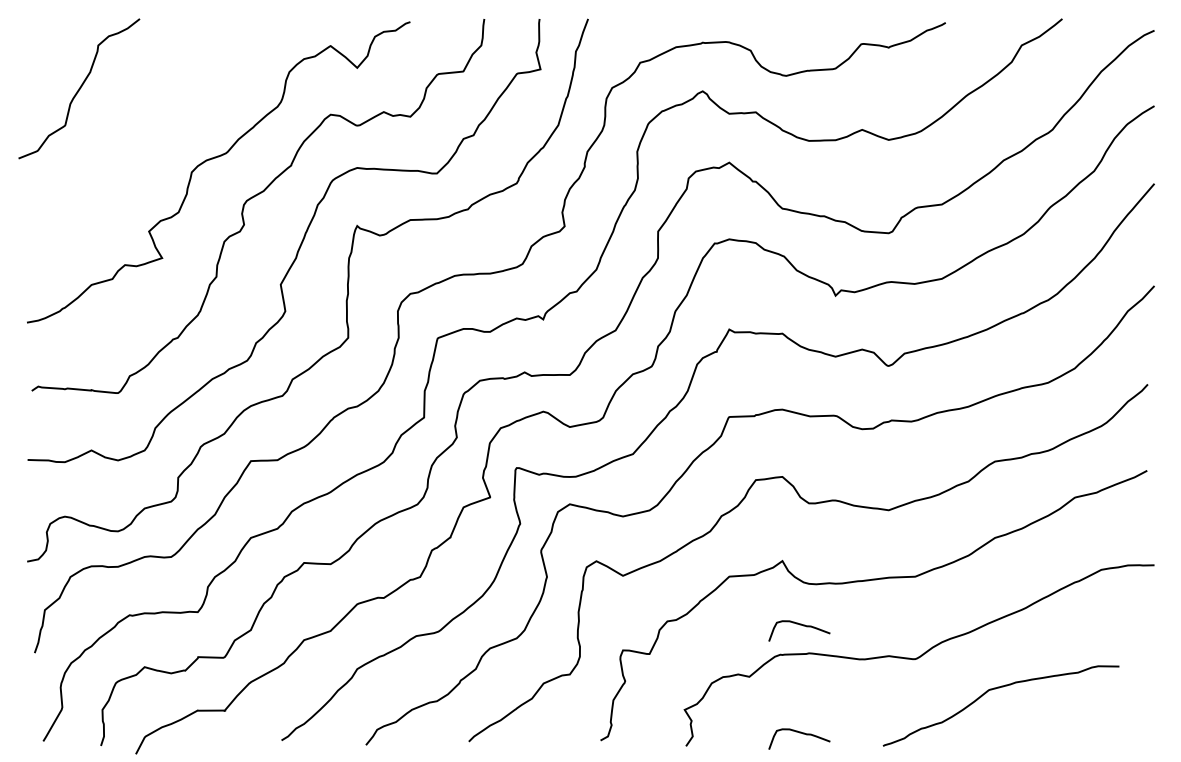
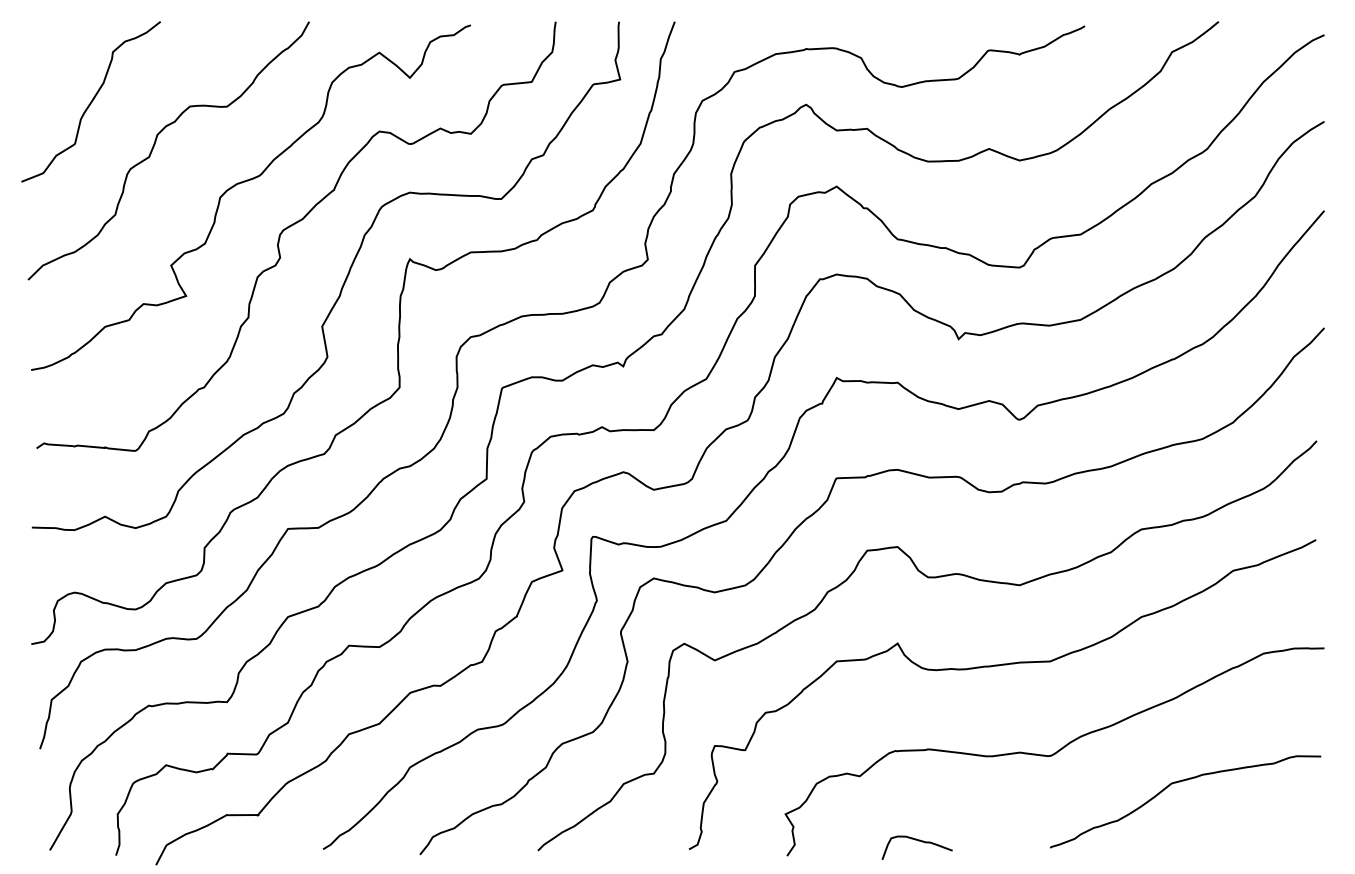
curve: (135, 125) -> (155, 144), added
curve: (800, 625) -> (918, 717), removed
curve: (996, 689) -> (1180, 782), moved

